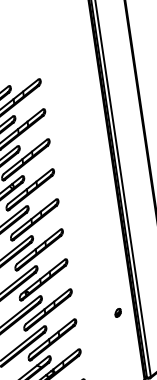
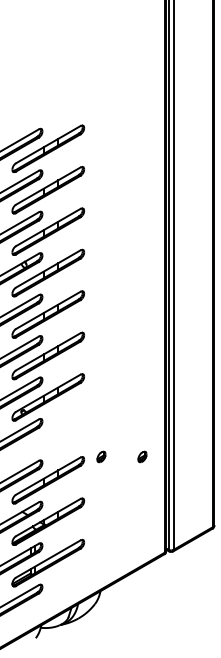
part: (48, 309) -> (48, 438), removed
part: (88, 316) -> (101, 456), added

